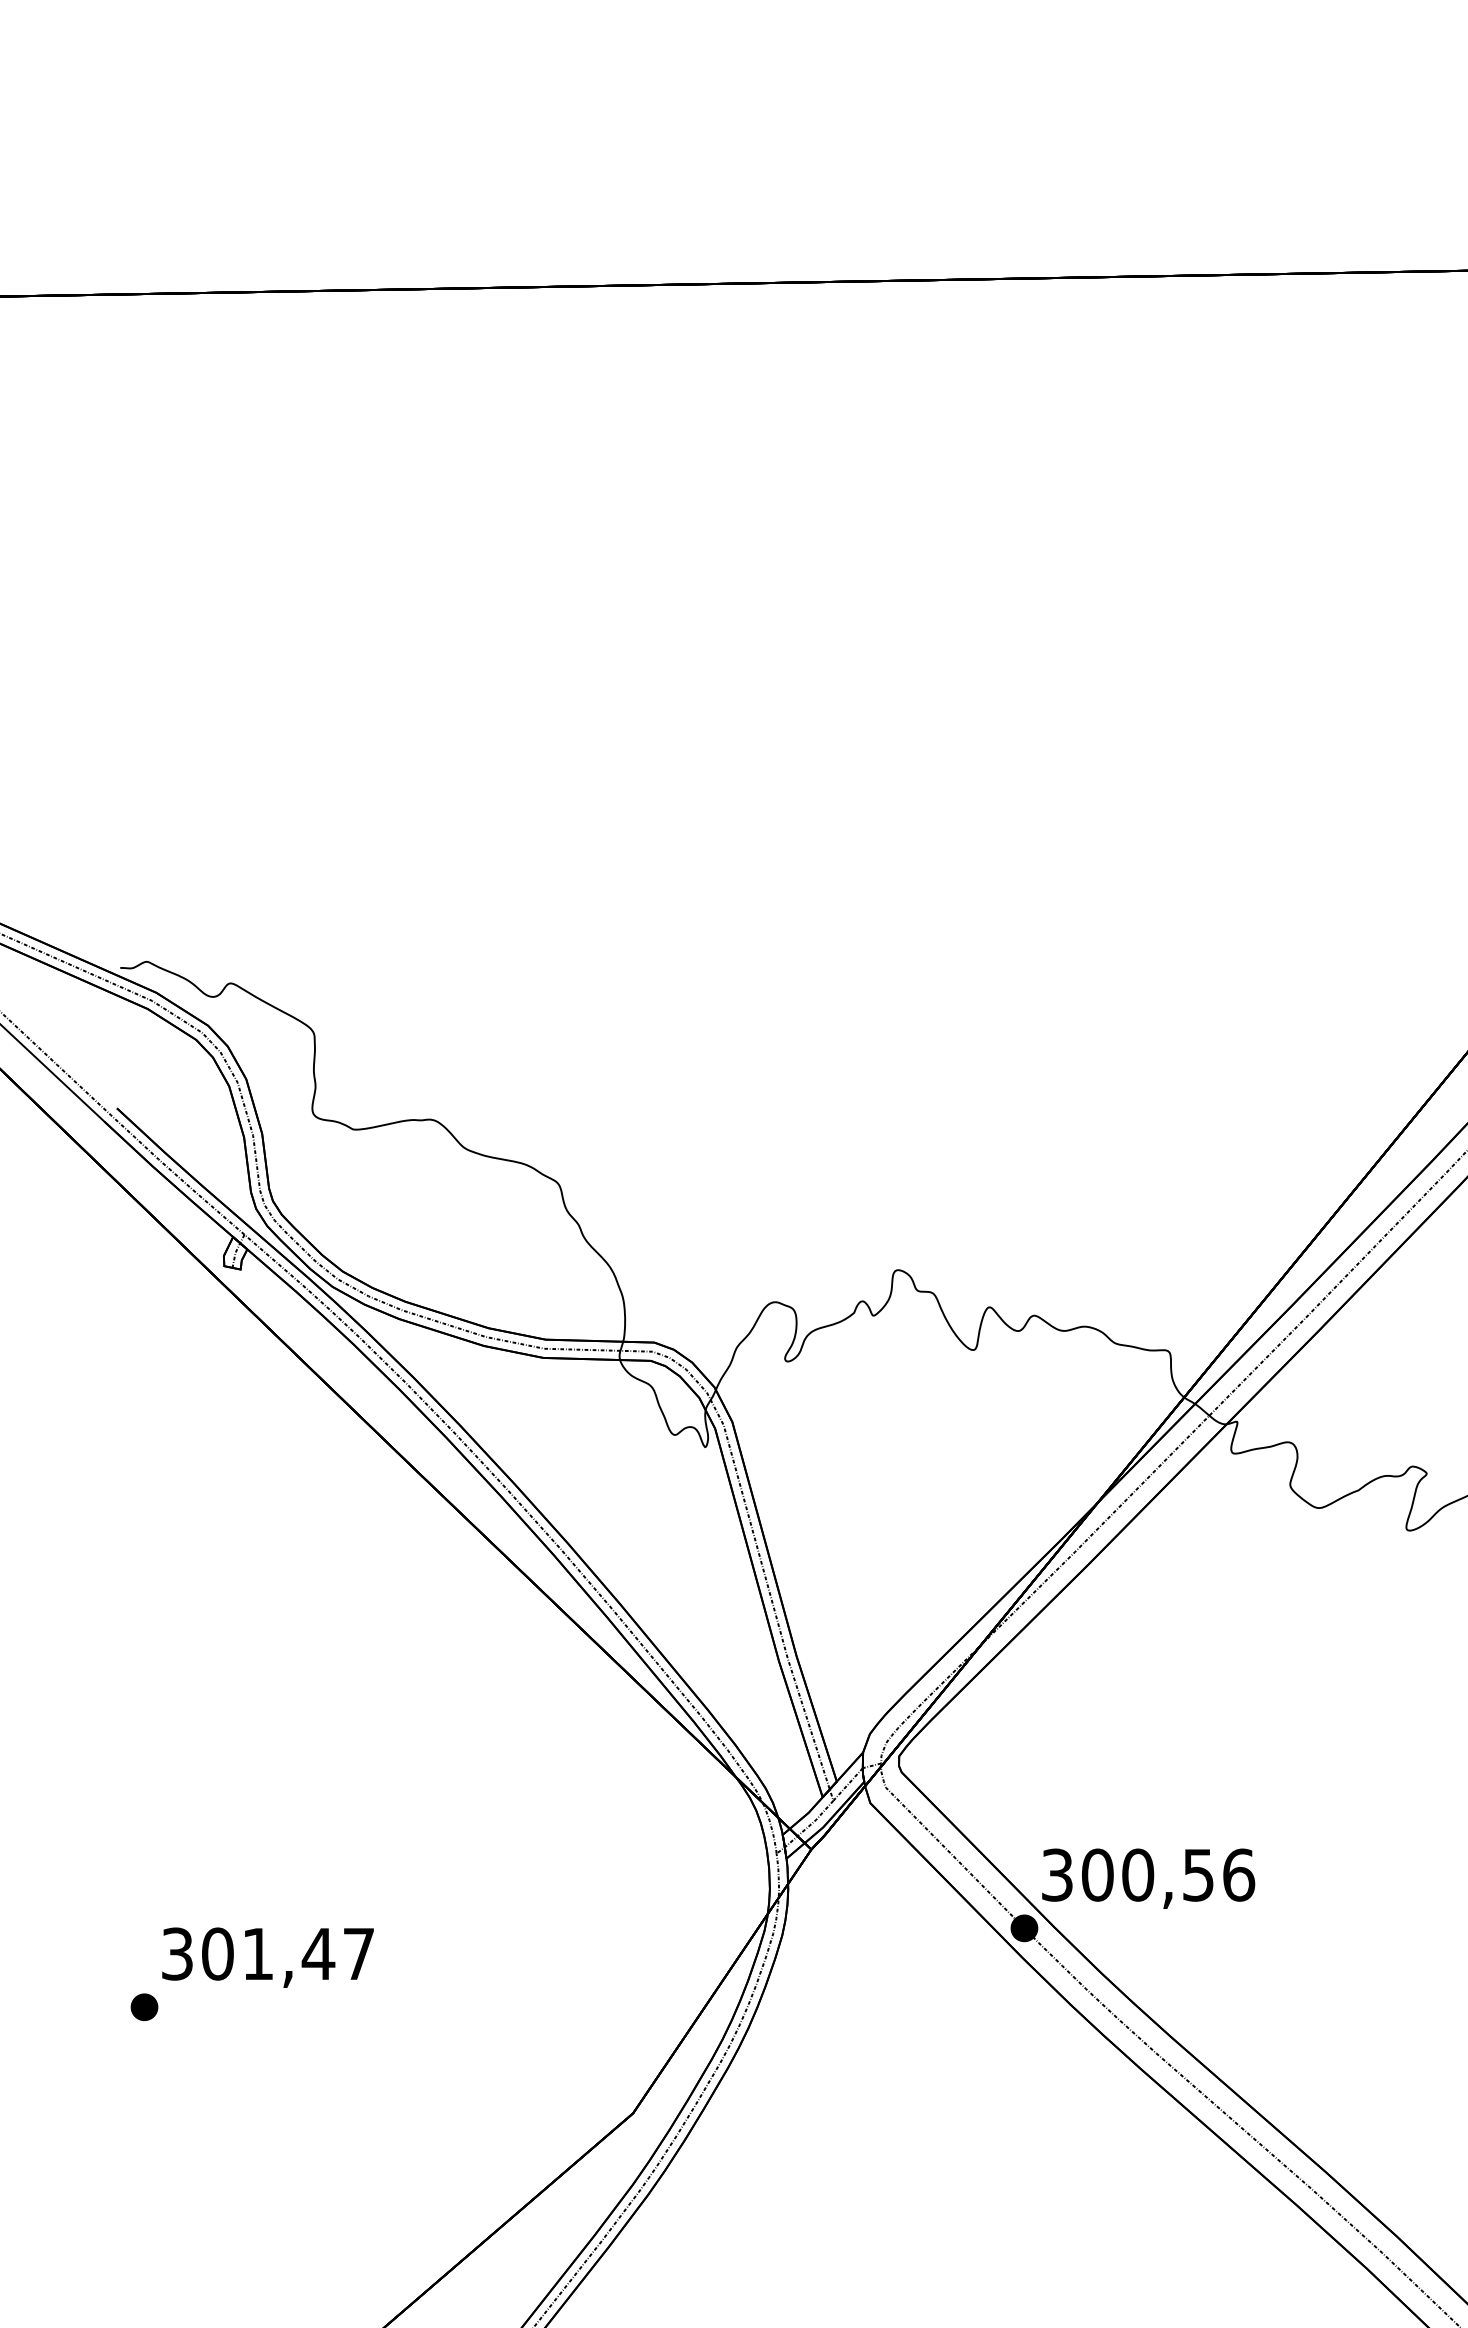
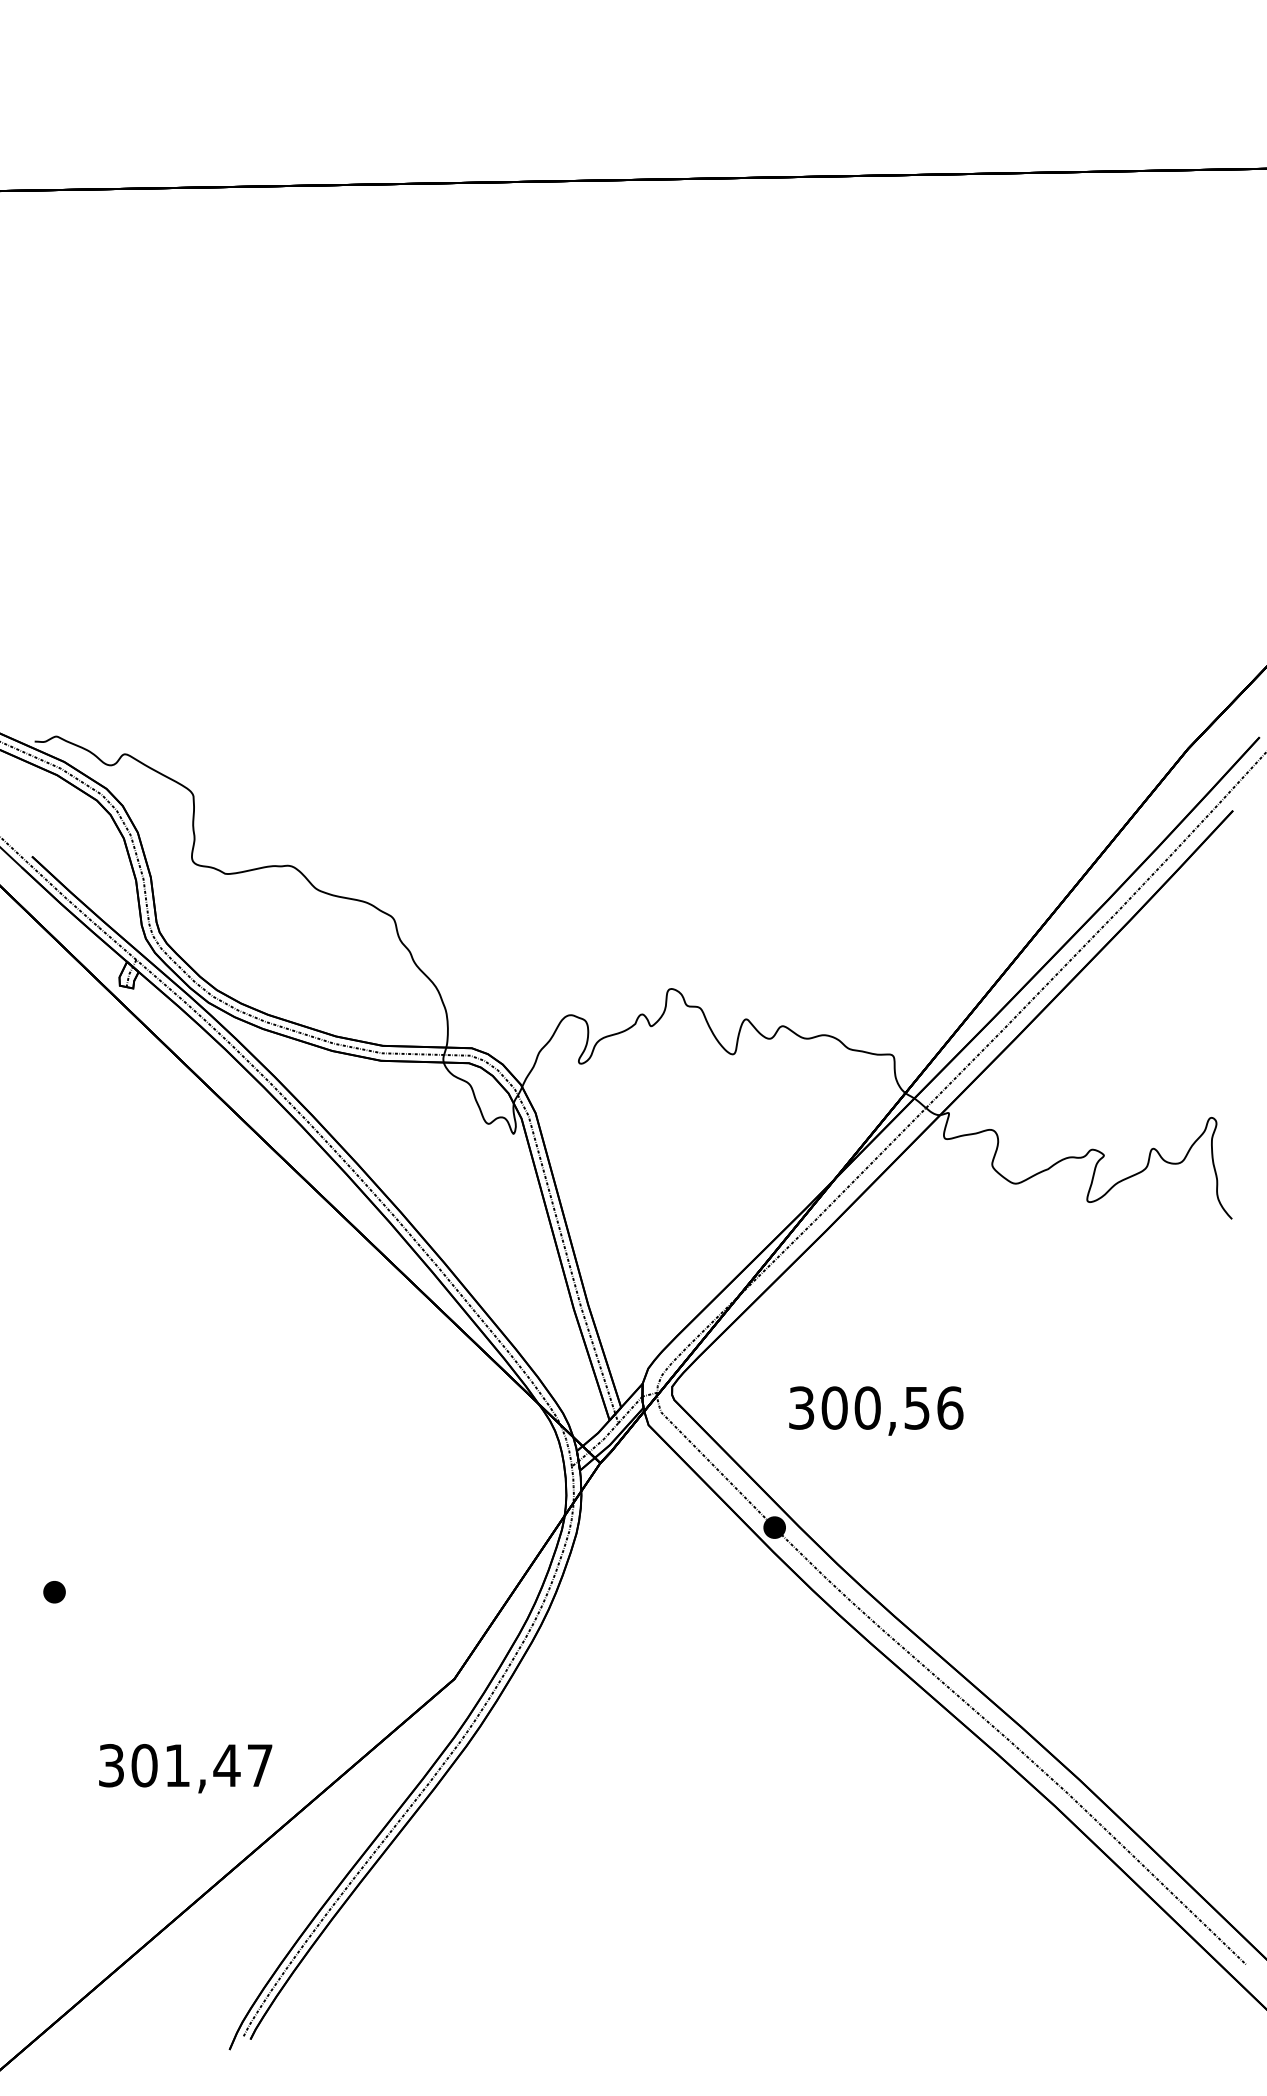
text: (1148, 1878) -> (876, 1410), moved
text: (267, 1957) -> (185, 1768), moved

